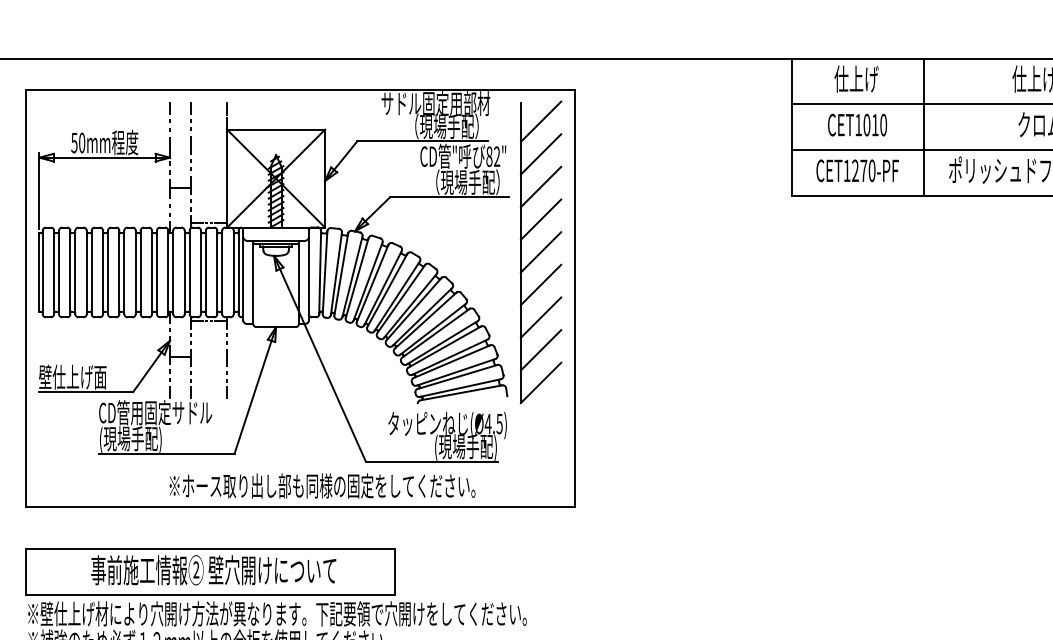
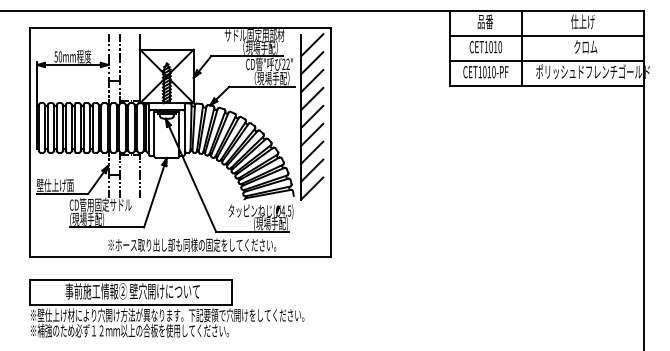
text: (856, 78) -> (485, 21), 仕上げ -> 品番
text: (488, 156) -> (283, 64), 82" -> 22"
text: (858, 171) -> (486, 72), CET1270-PF -> CET1010-PF

